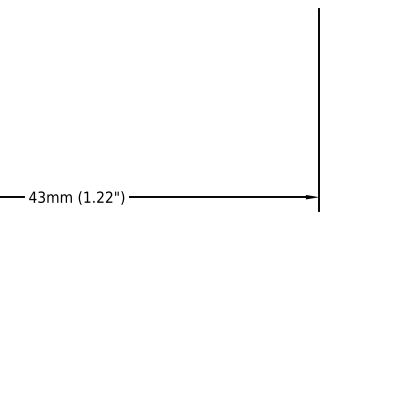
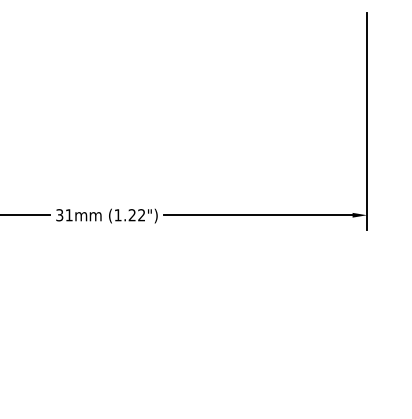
text: (36, 196) -> (63, 214), 43mm -> 31mm

